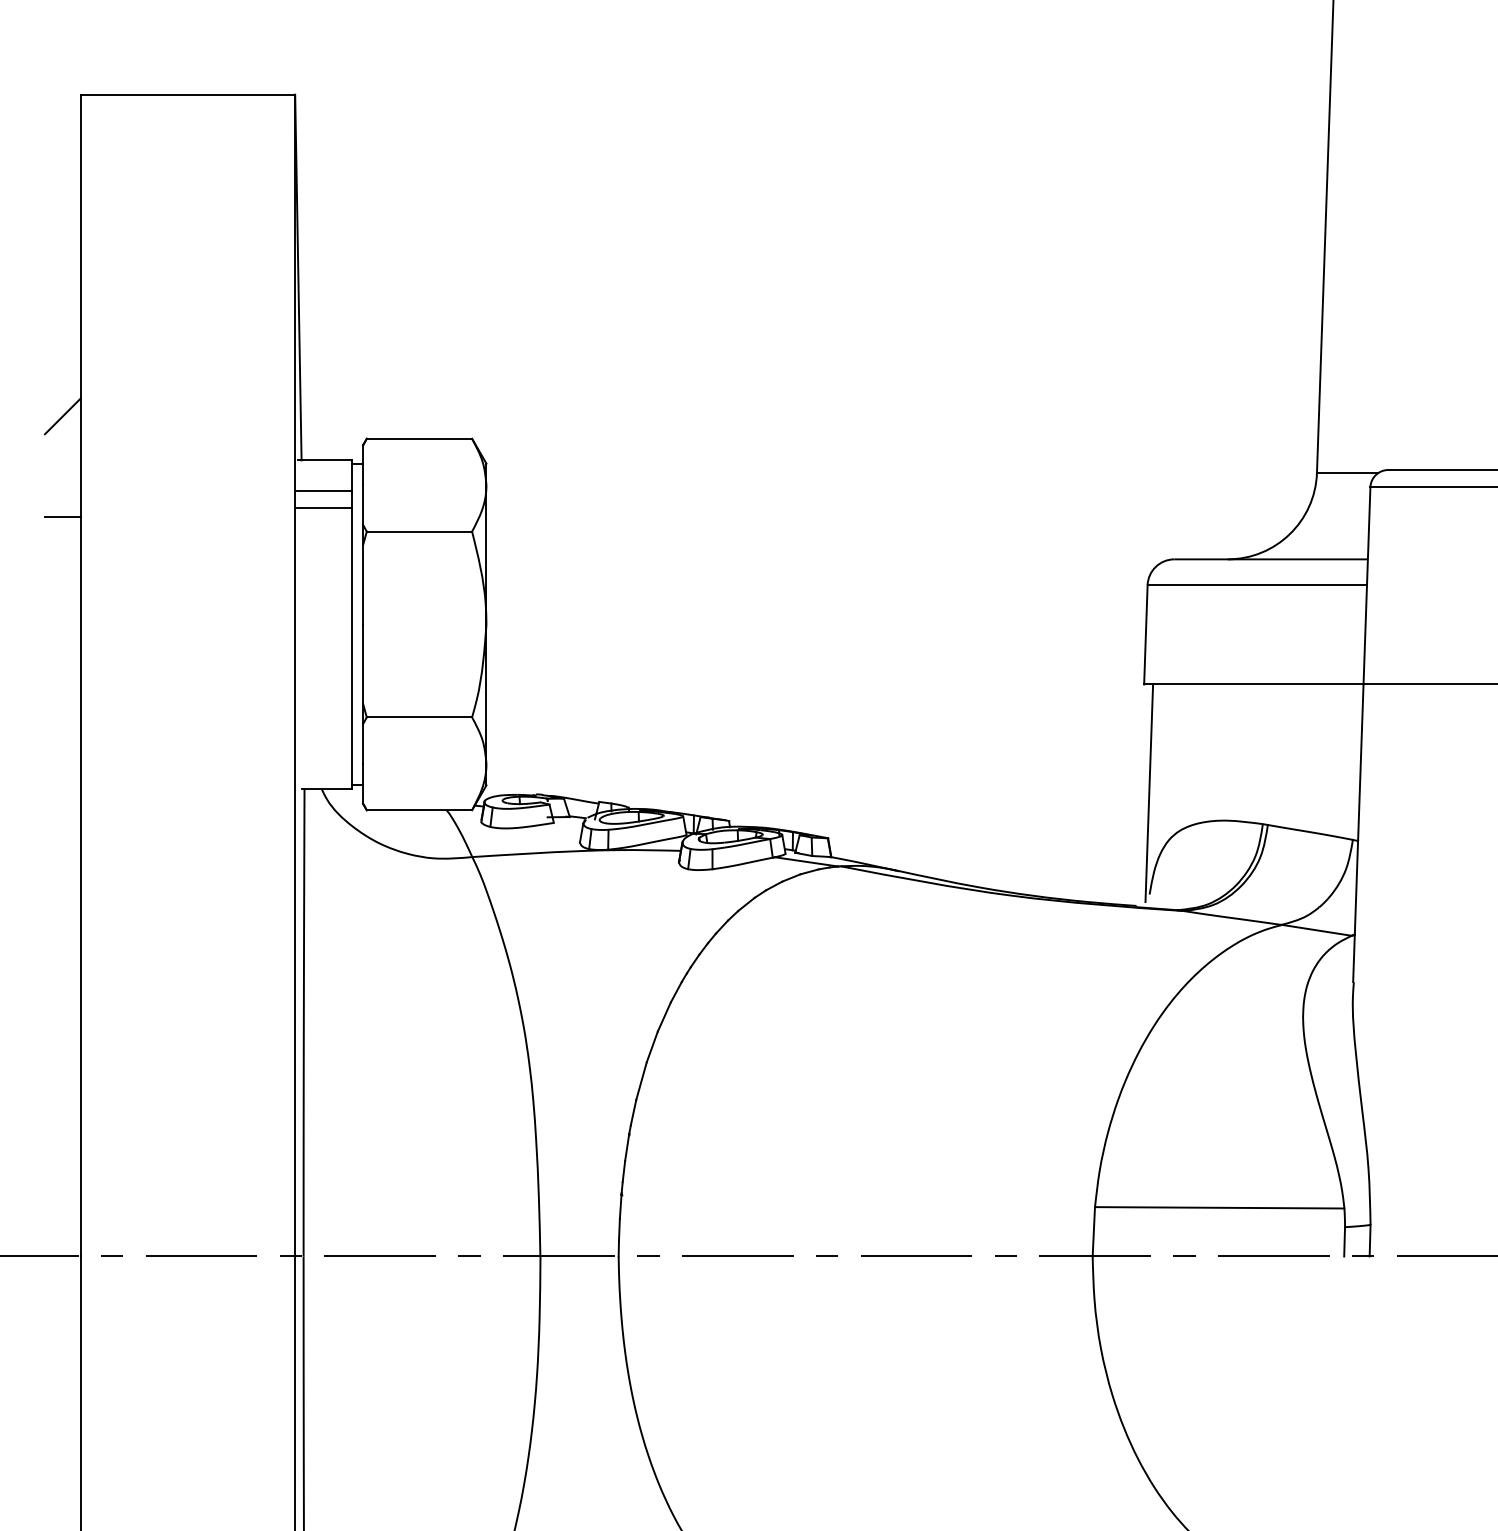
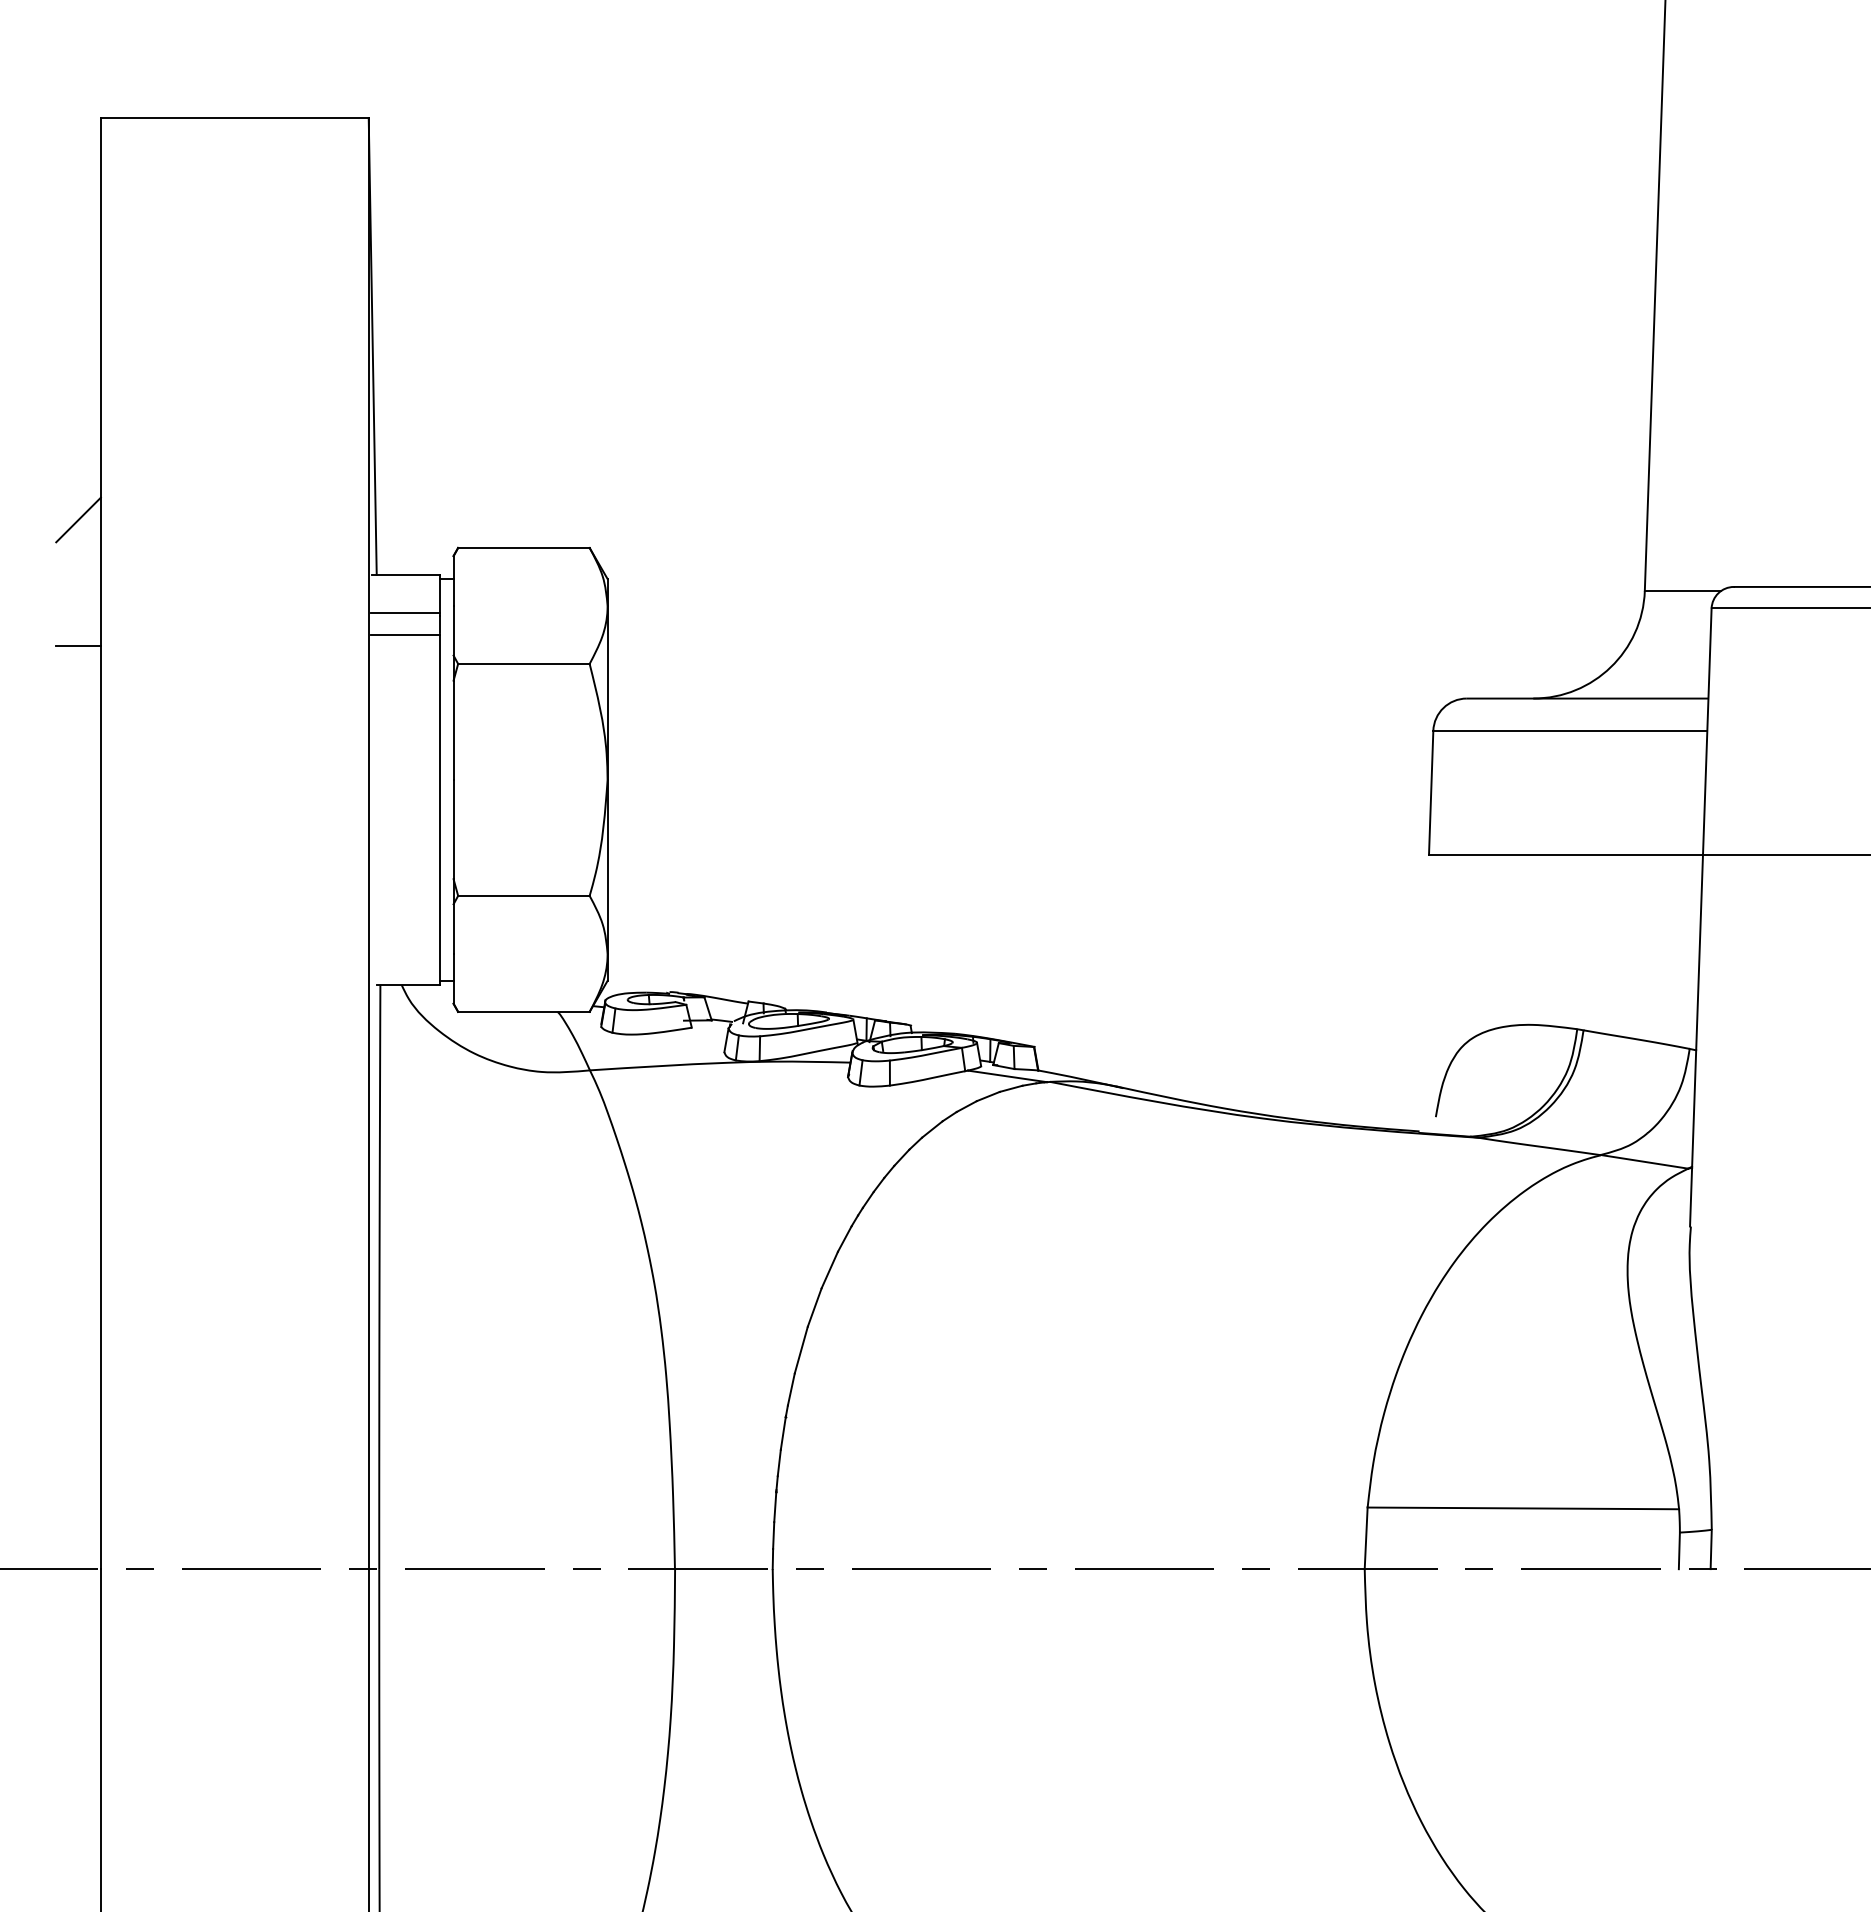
line: (1149, 793) -> (1435, 990), removed

